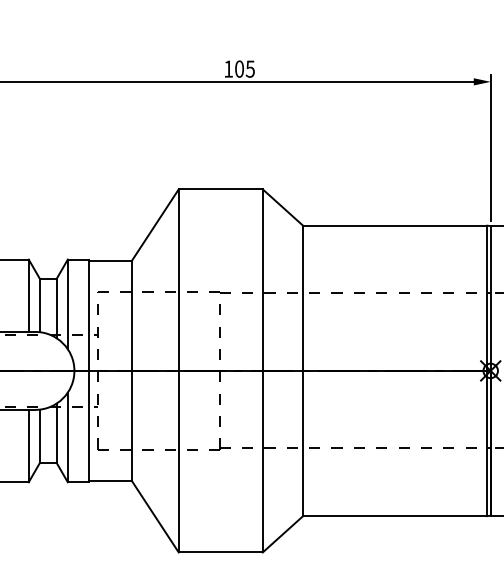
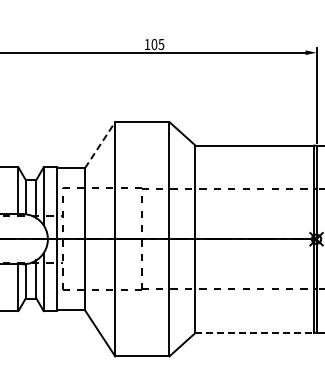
line: (155, 225) -> (100, 145), solid -> dashed
line: (396, 515) -> (255, 332), solid -> dashed

